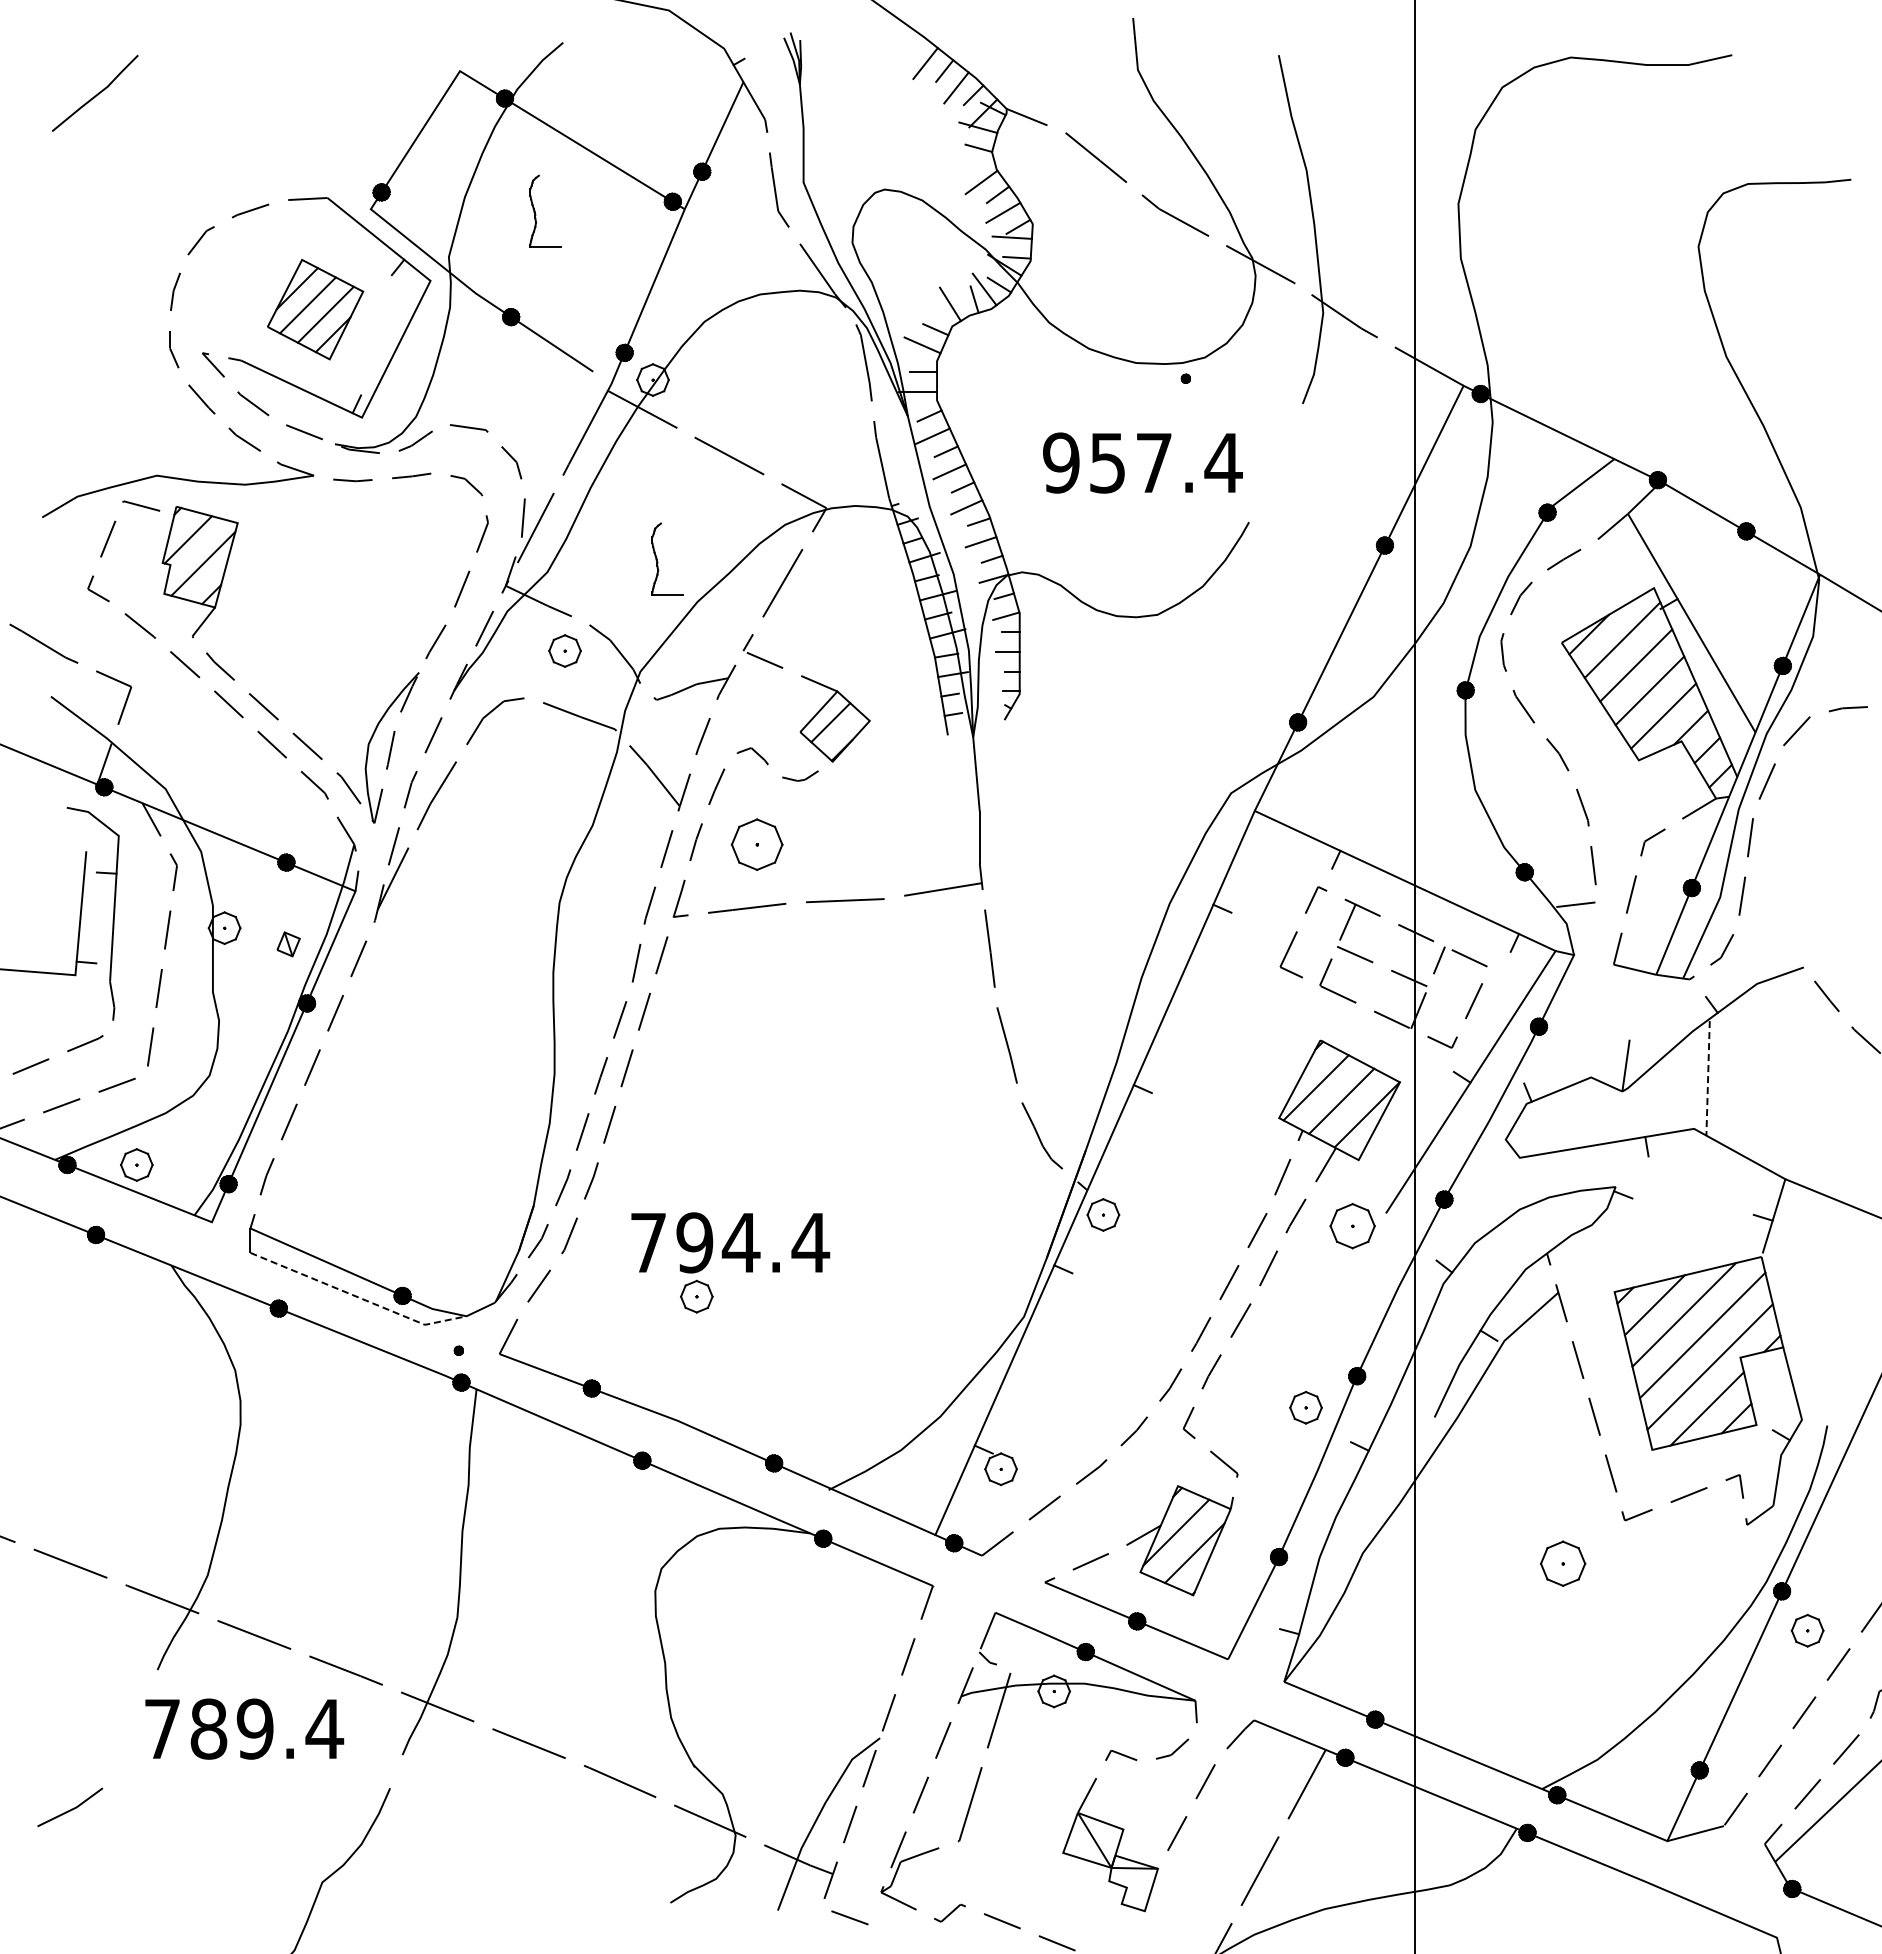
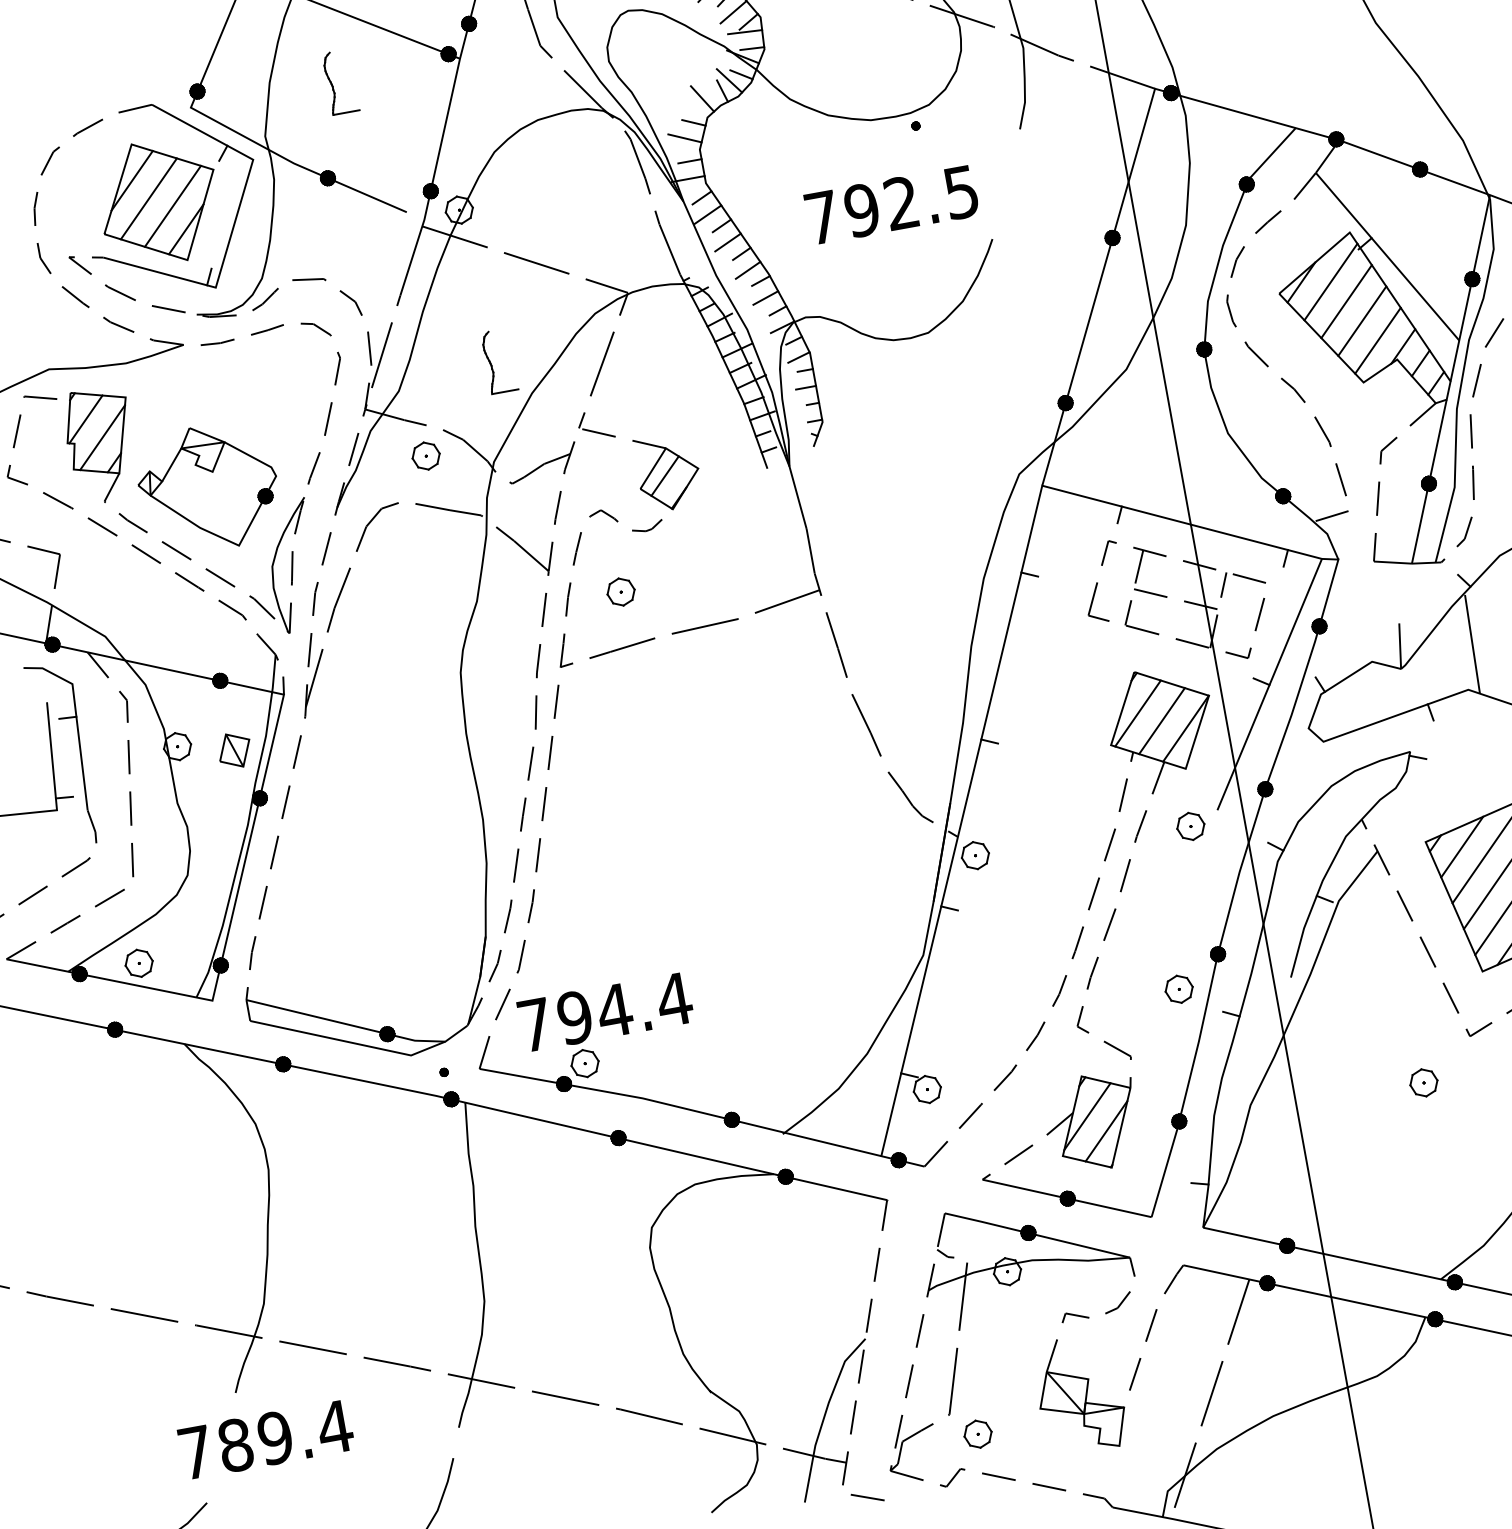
part: (315, 309) -> (159, 202), size x1.43
text: (1142, 462) -> (891, 204), 957.4 -> 792.5
part: (312, 642) -> (208, 488), added
part: (757, 844) -> (621, 591), size x0.62
part: (288, 944) -> (234, 750), size x1.67
line: (1708, 1078) -> (1472, 644), dashed -> solid
part: (1352, 1226) -> (1190, 826), size x0.71
part: (730, 1262) -> (608, 1029), moved
line: (358, 1297) -> (349, 1042), dashed -> solid
part: (1563, 1563) -> (1424, 1082), size x0.71
text: (244, 1728) -> (266, 1439), moved
part: (987, 1868) -> (977, 1433), added

